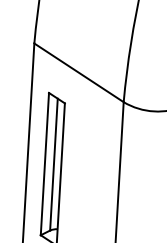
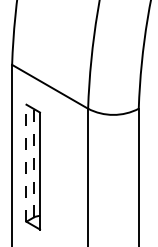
line: (44, 163) -> (26, 162), solid -> dashed
line: (53, 163) -> (33, 162), solid -> dashed

